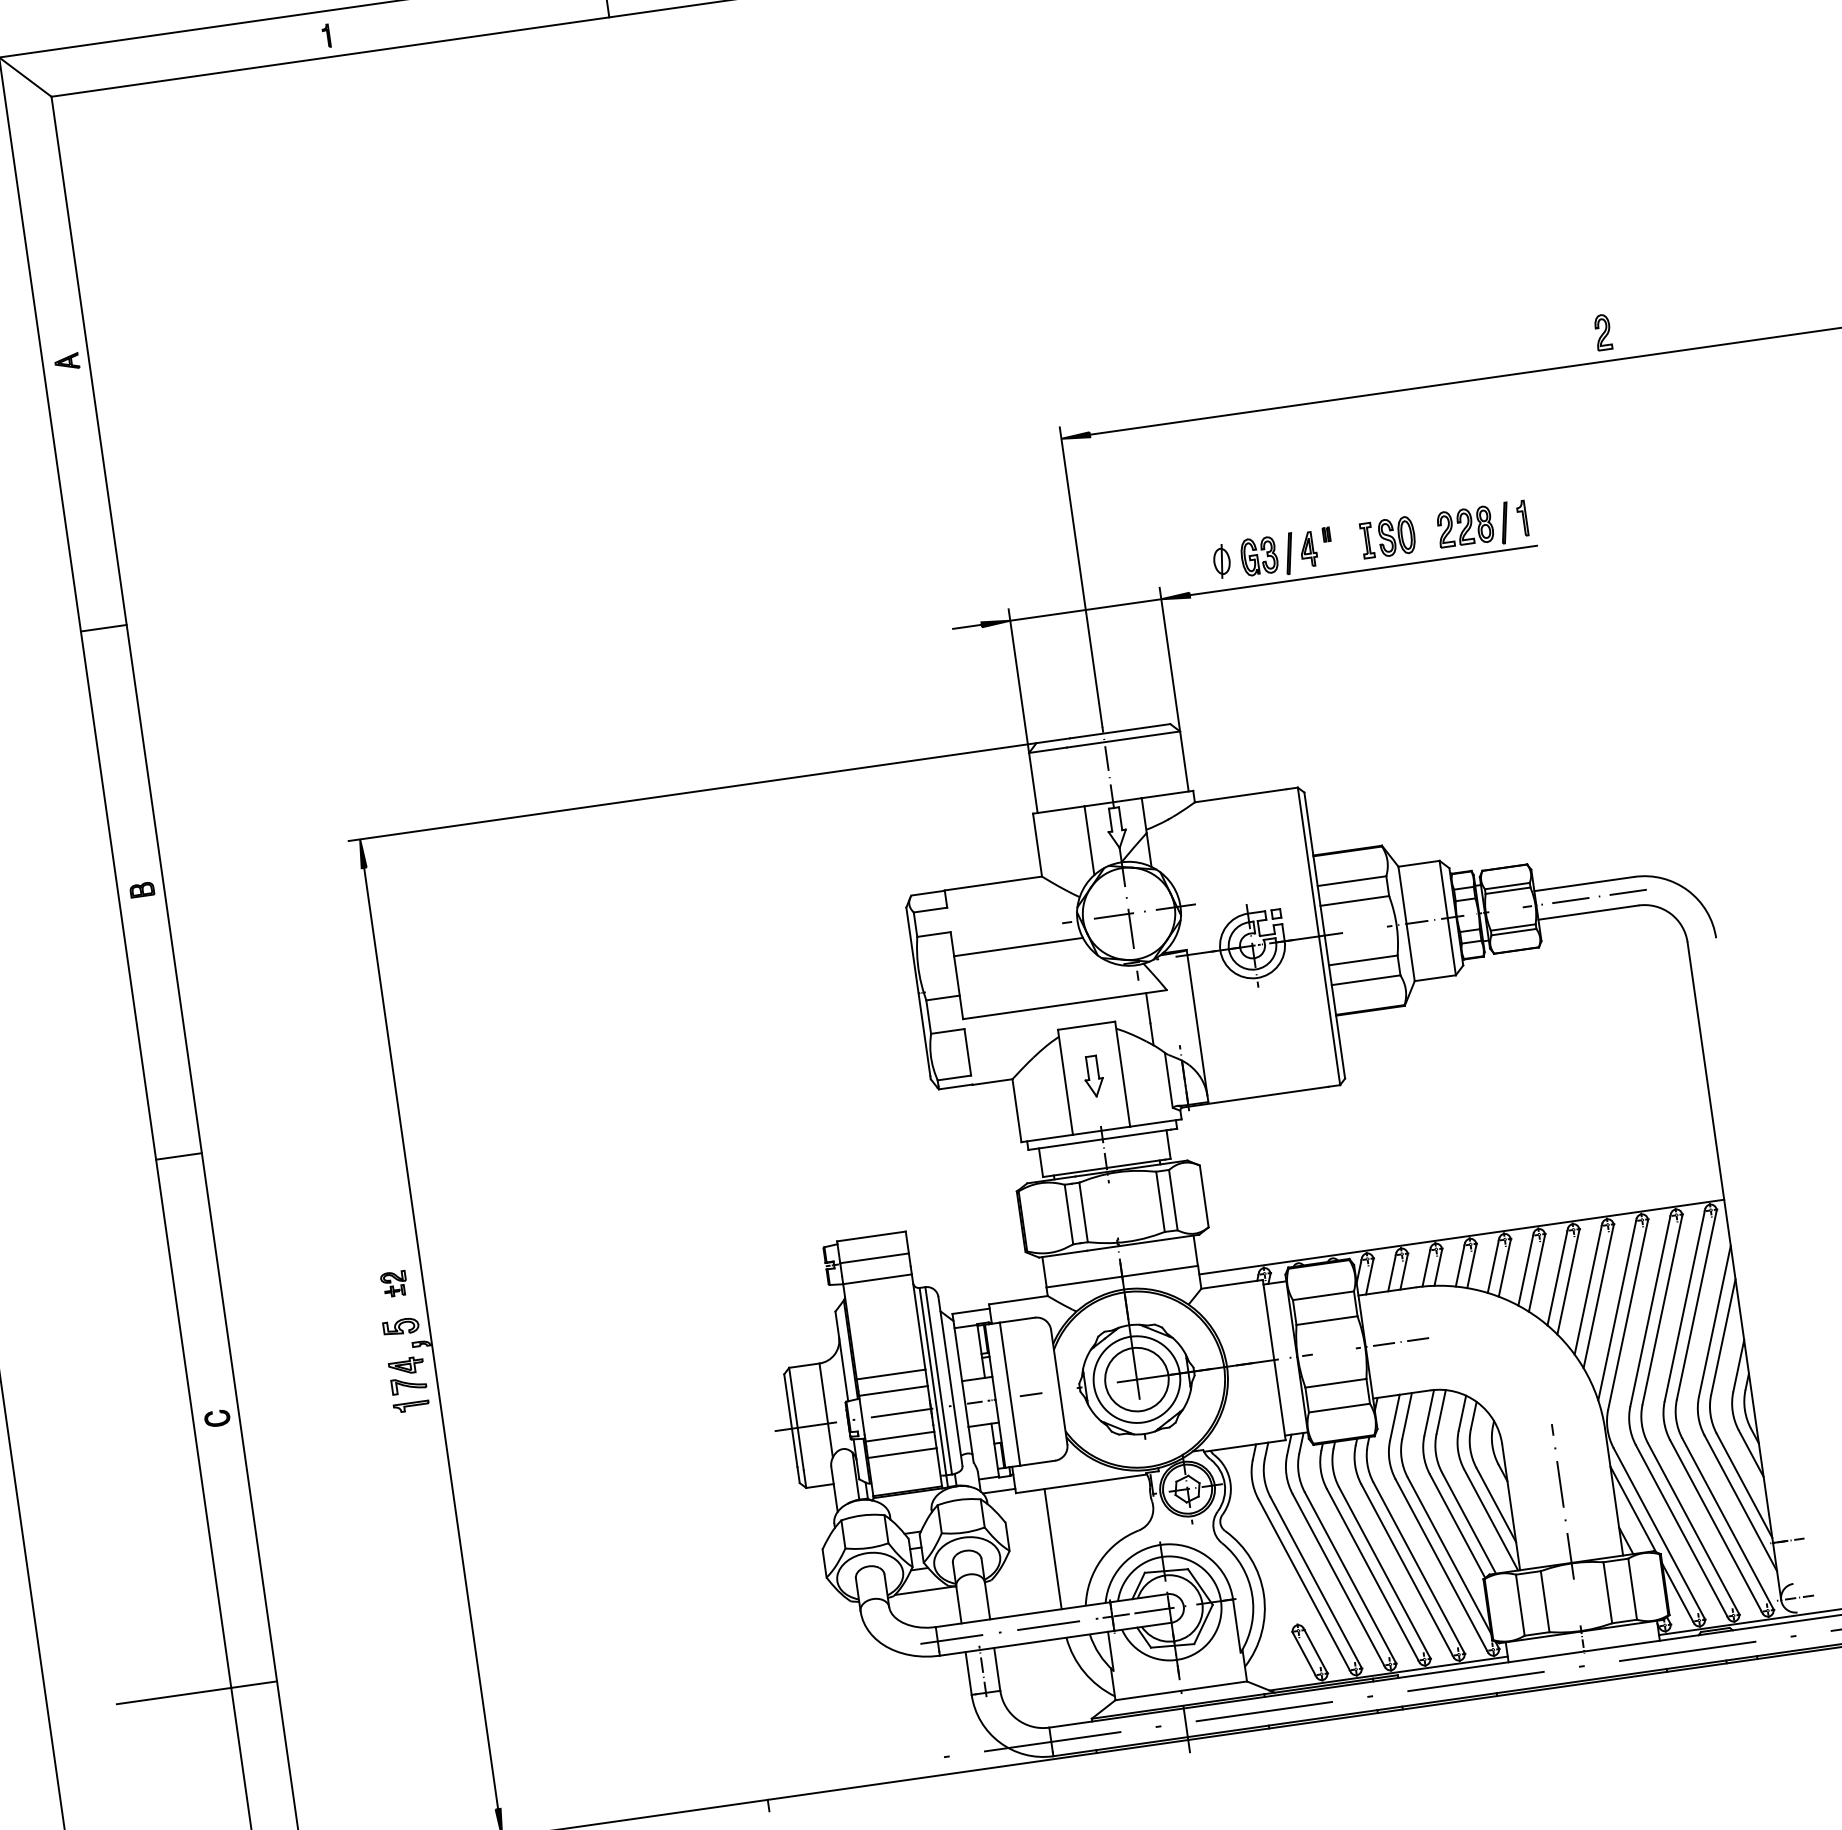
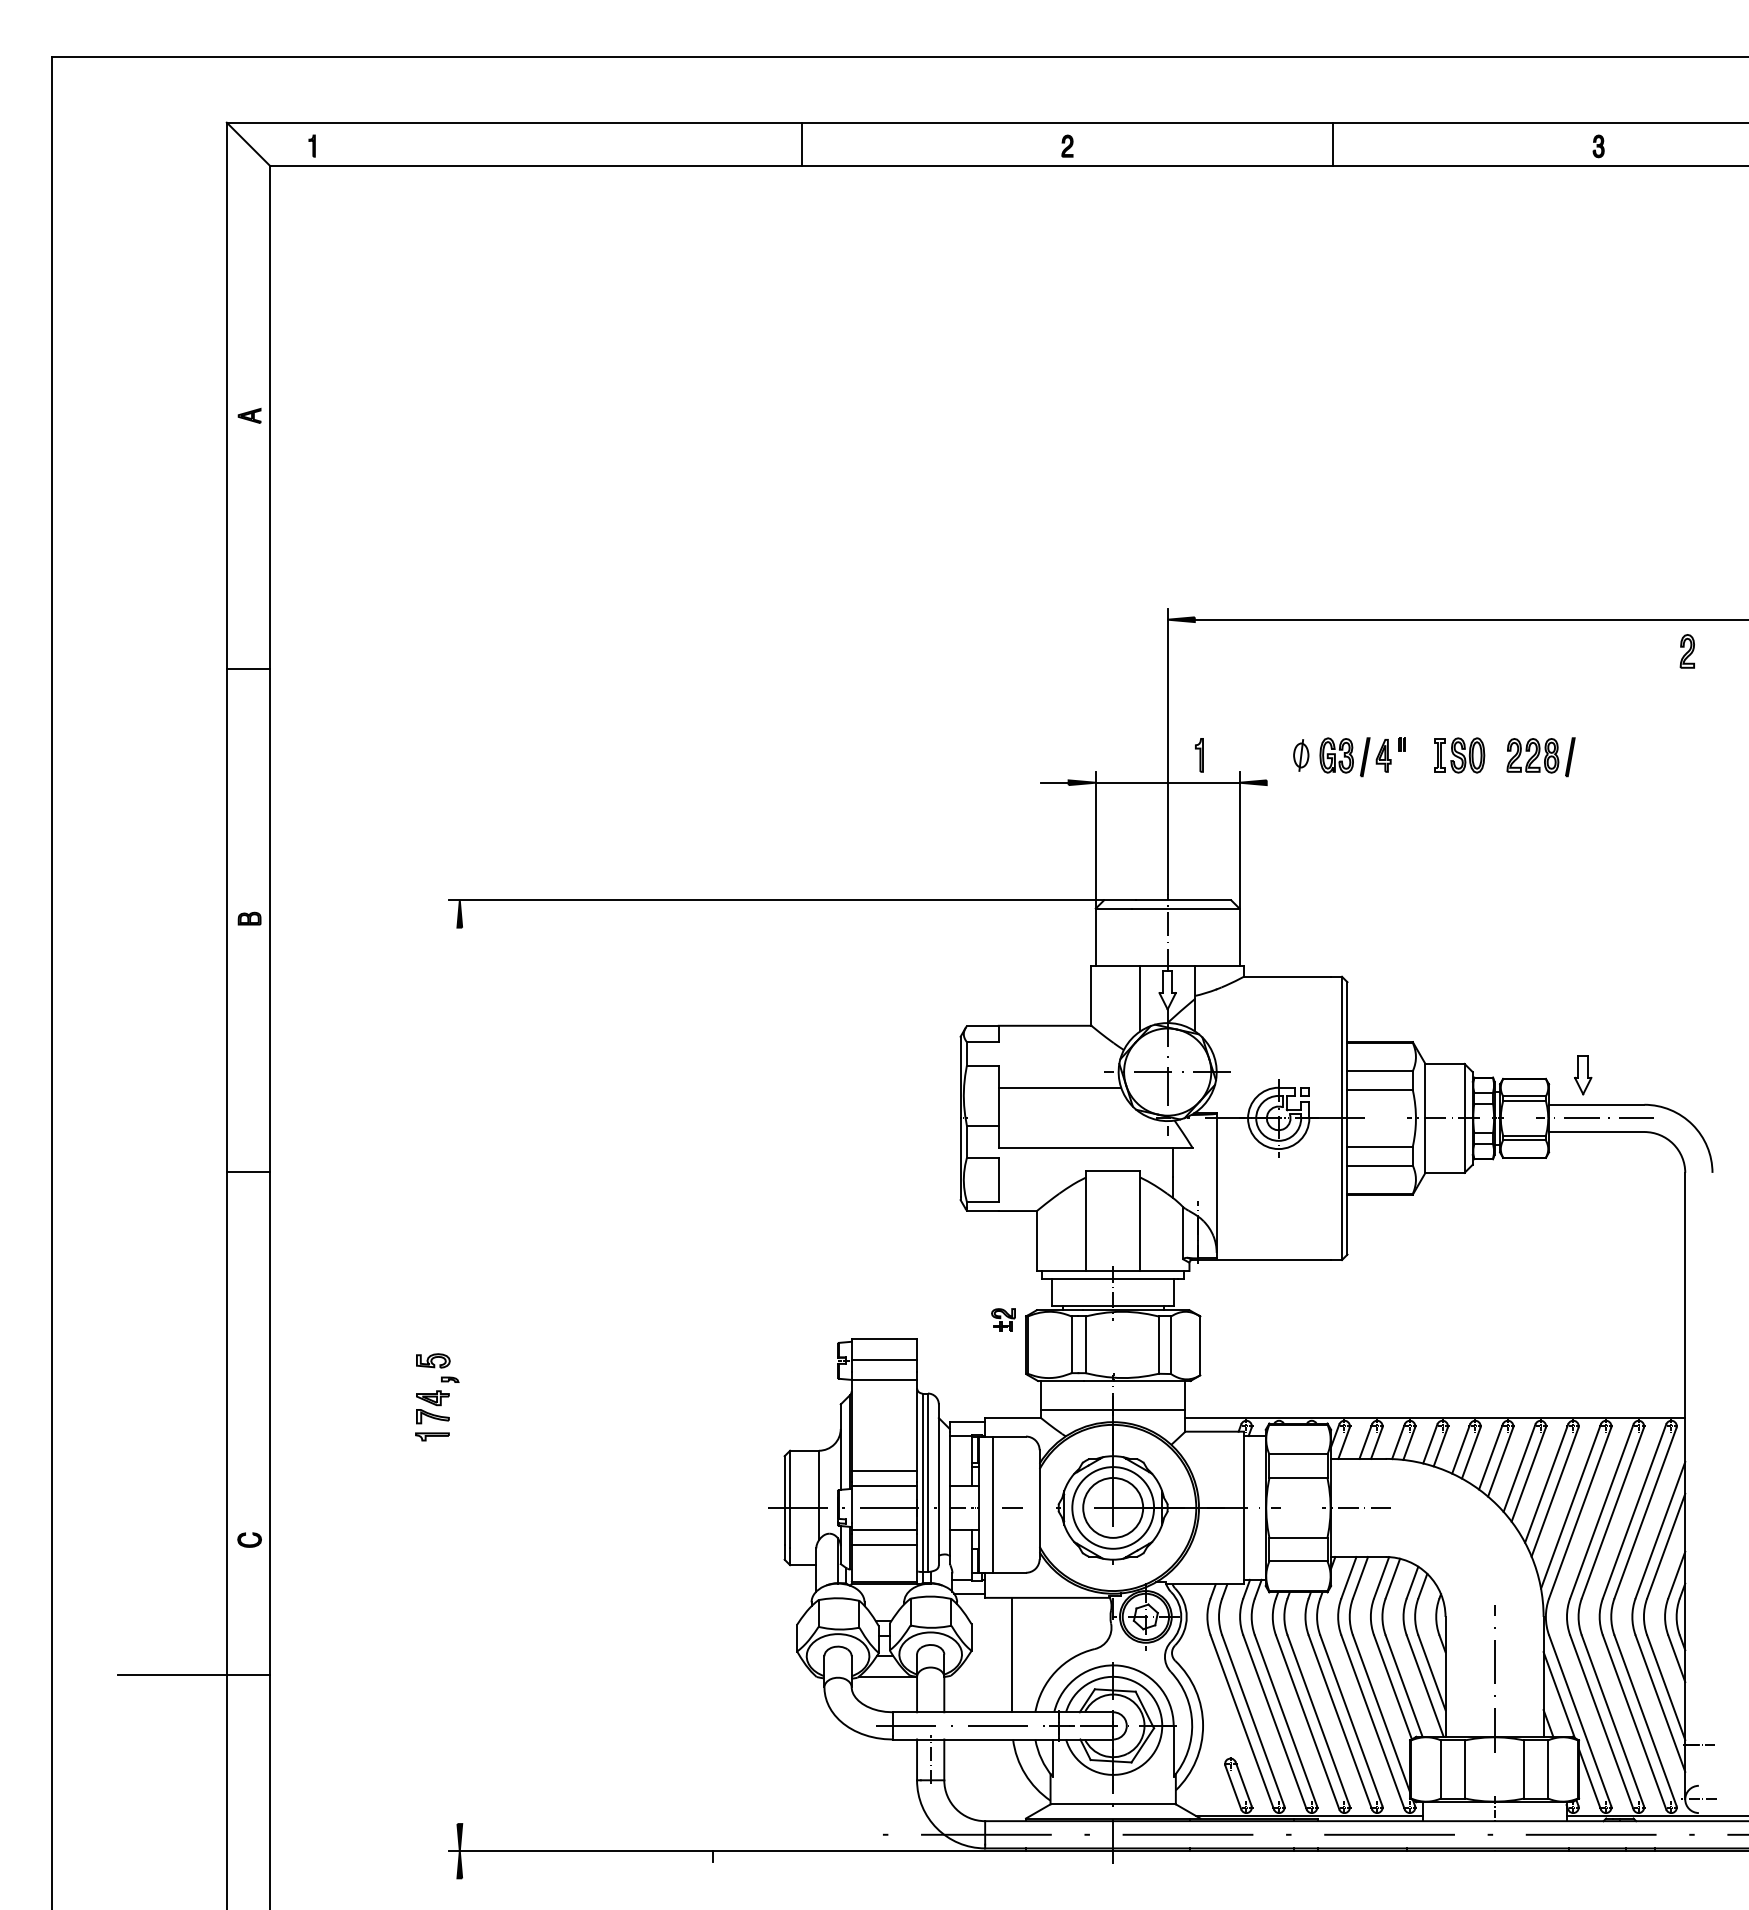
part: (325, 35) -> (311, 145), moved
part: (1602, 332) -> (1686, 651), moved
part: (1522, 518) -> (1199, 755), moved
line: (1362, 570) -> (1431, 782), removed
part: (1094, 1076) -> (1583, 1075), moved
part: (394, 1283) -> (1003, 1319), moved
line: (430, 1338) -> (459, 1375), removed
part: (217, 1417) -> (249, 1539), moved

